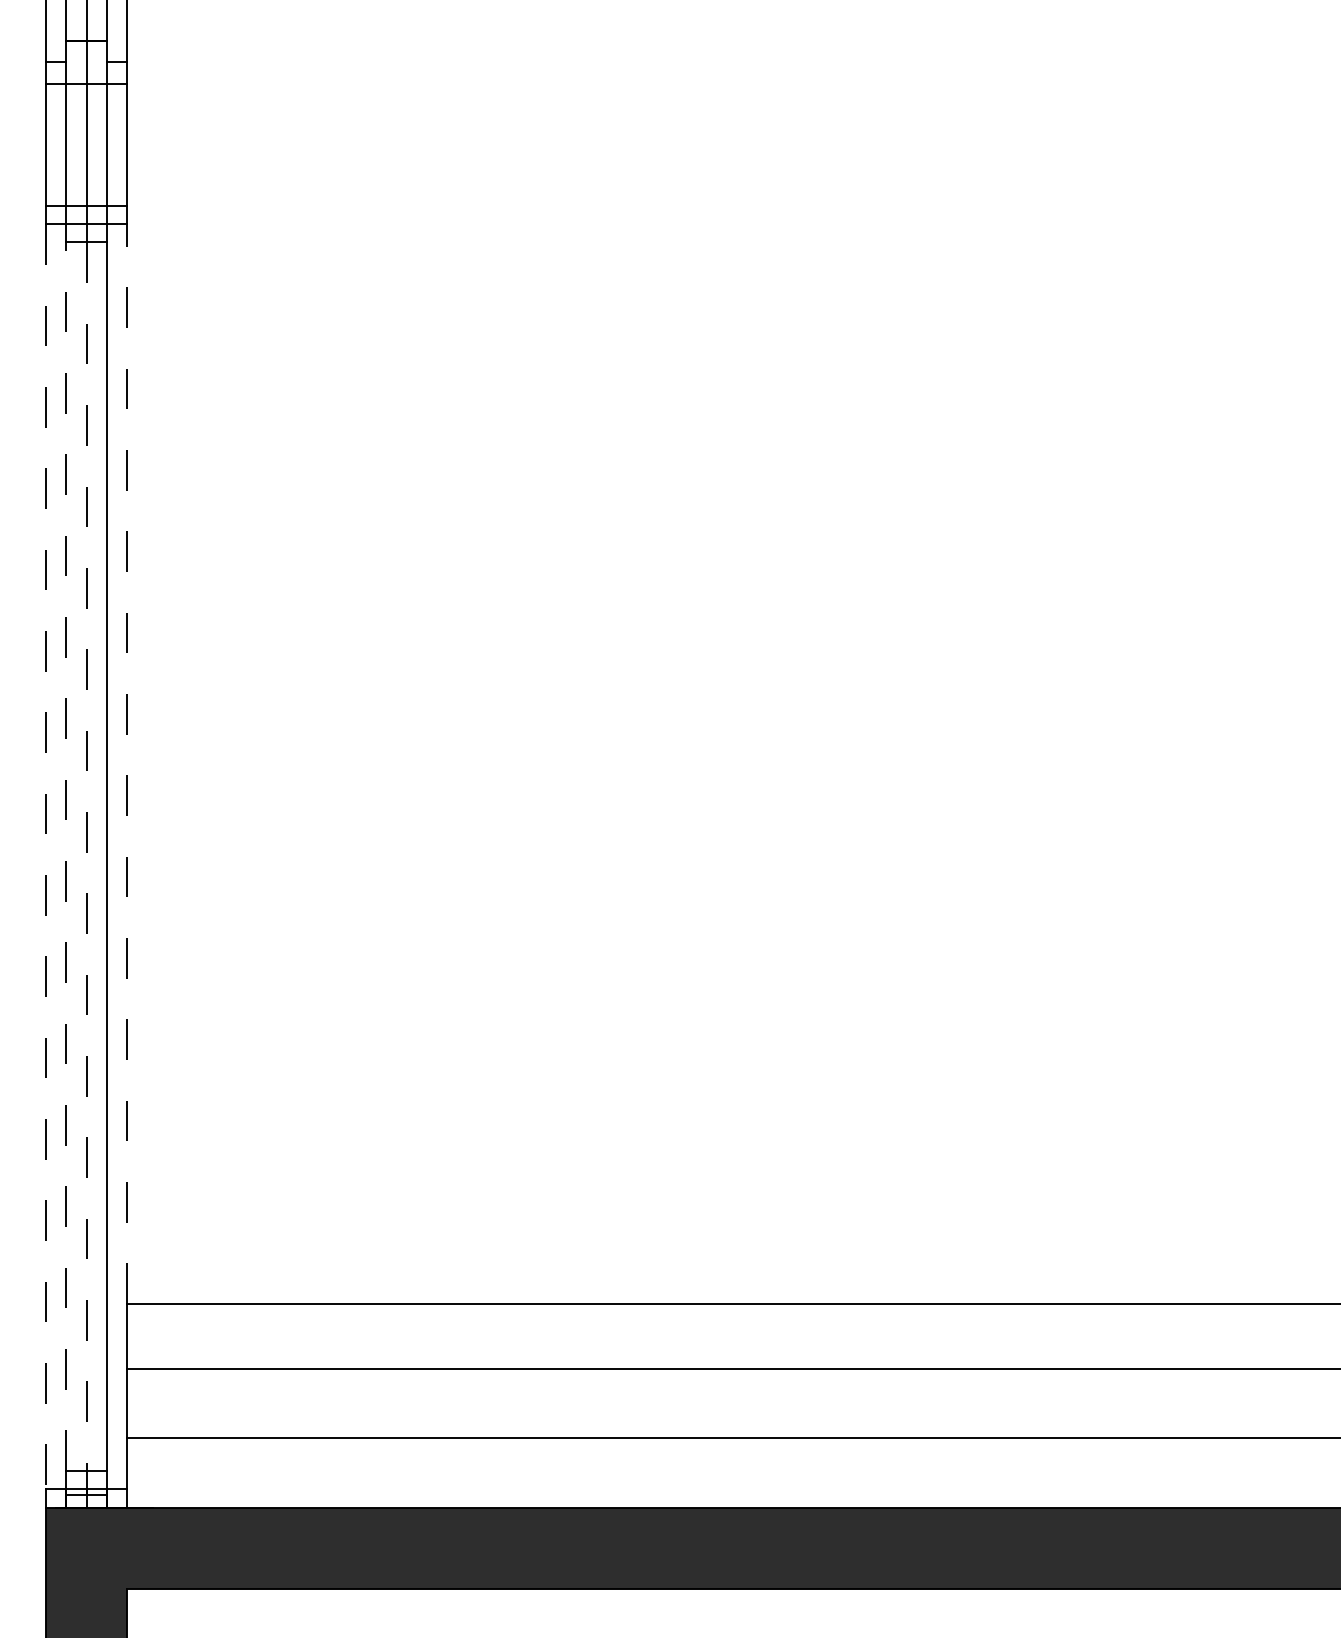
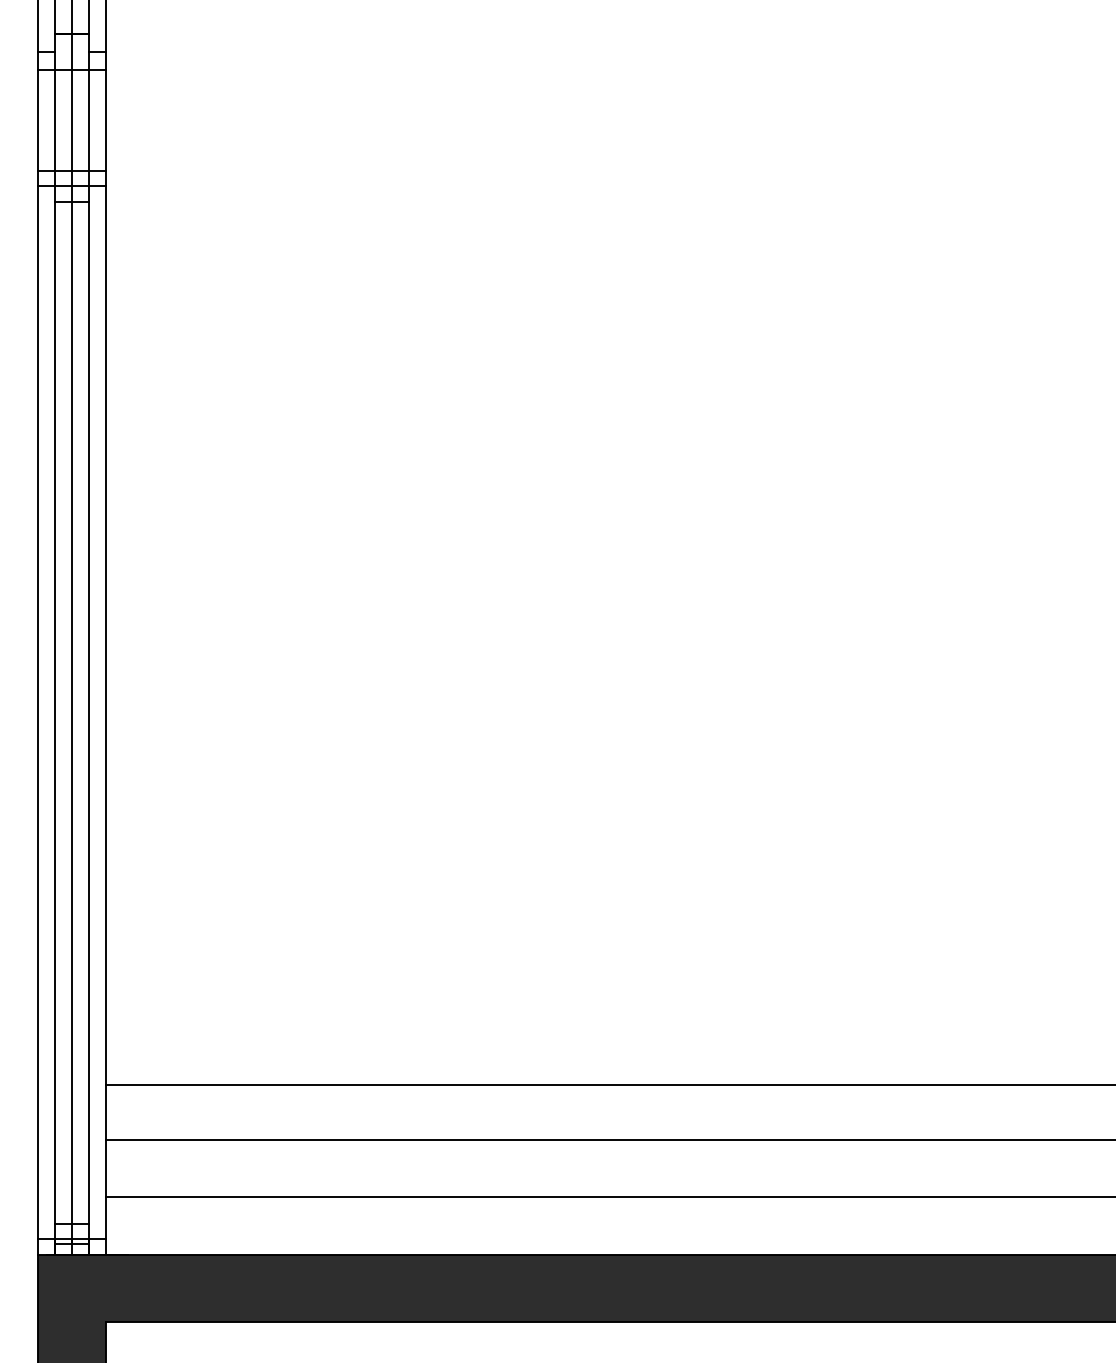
line: (126, 763) -> (105, 635), dashed -> solid
line: (66, 856) -> (55, 712), dashed -> solid
line: (46, 857) -> (38, 713), dashed -> solid
line: (87, 857) -> (72, 713), dashed -> solid

